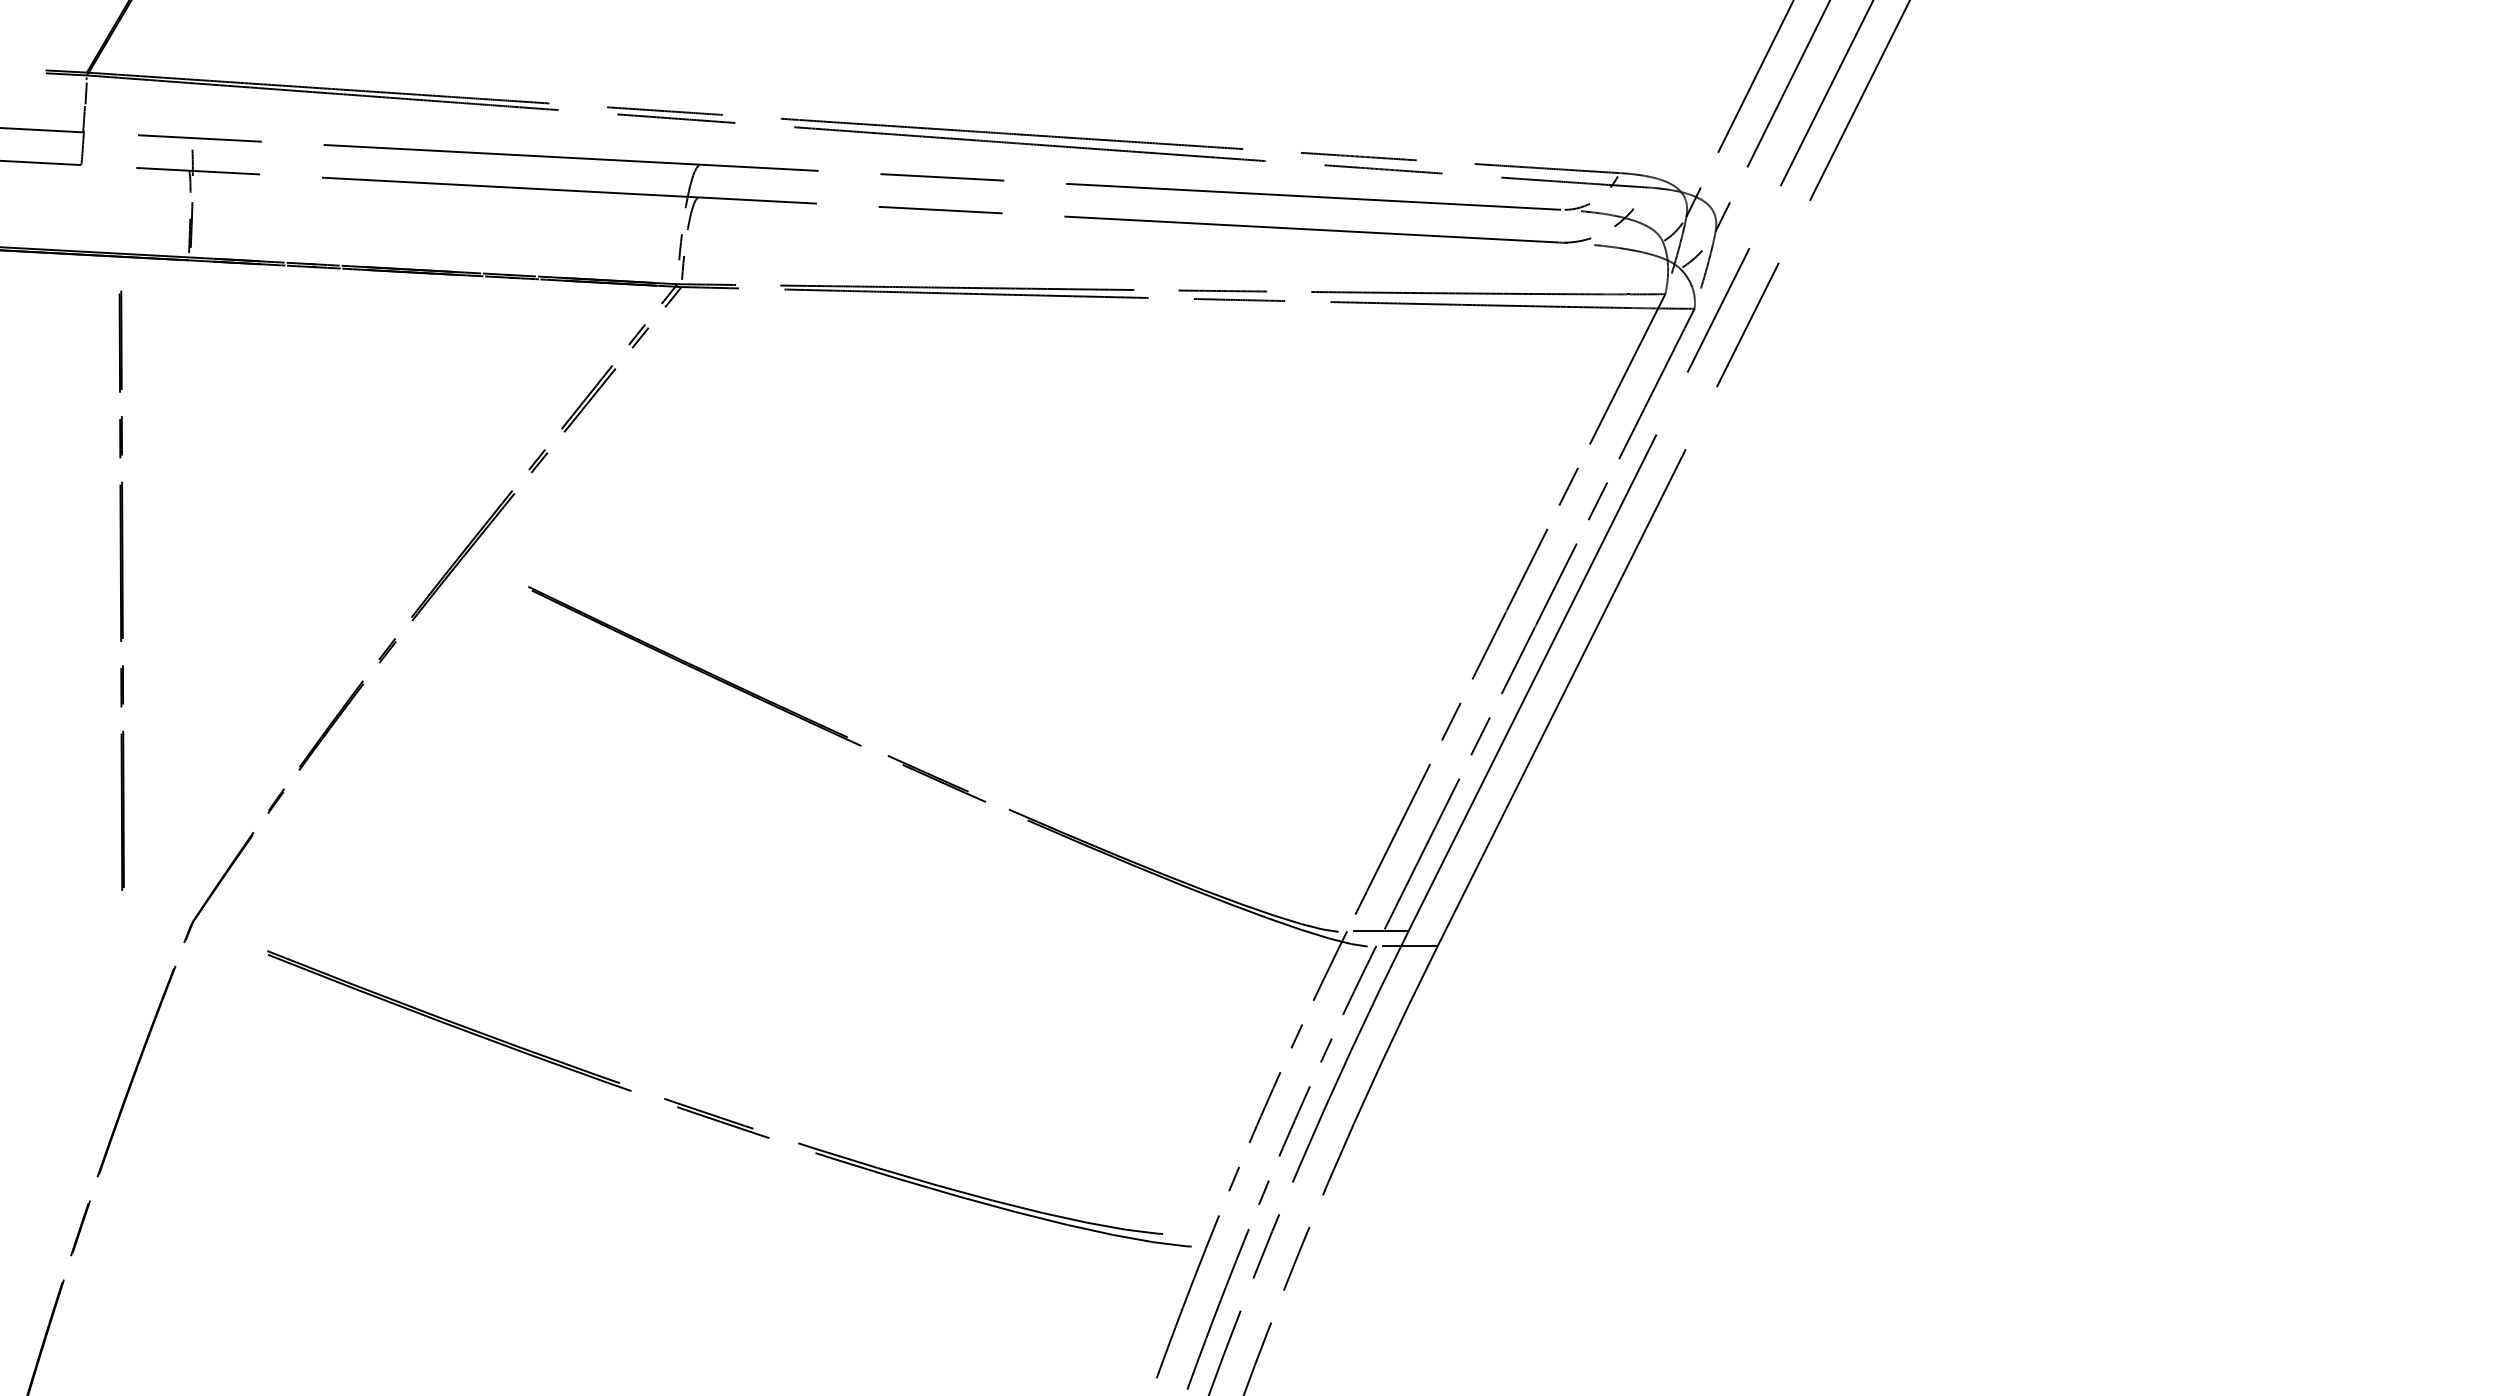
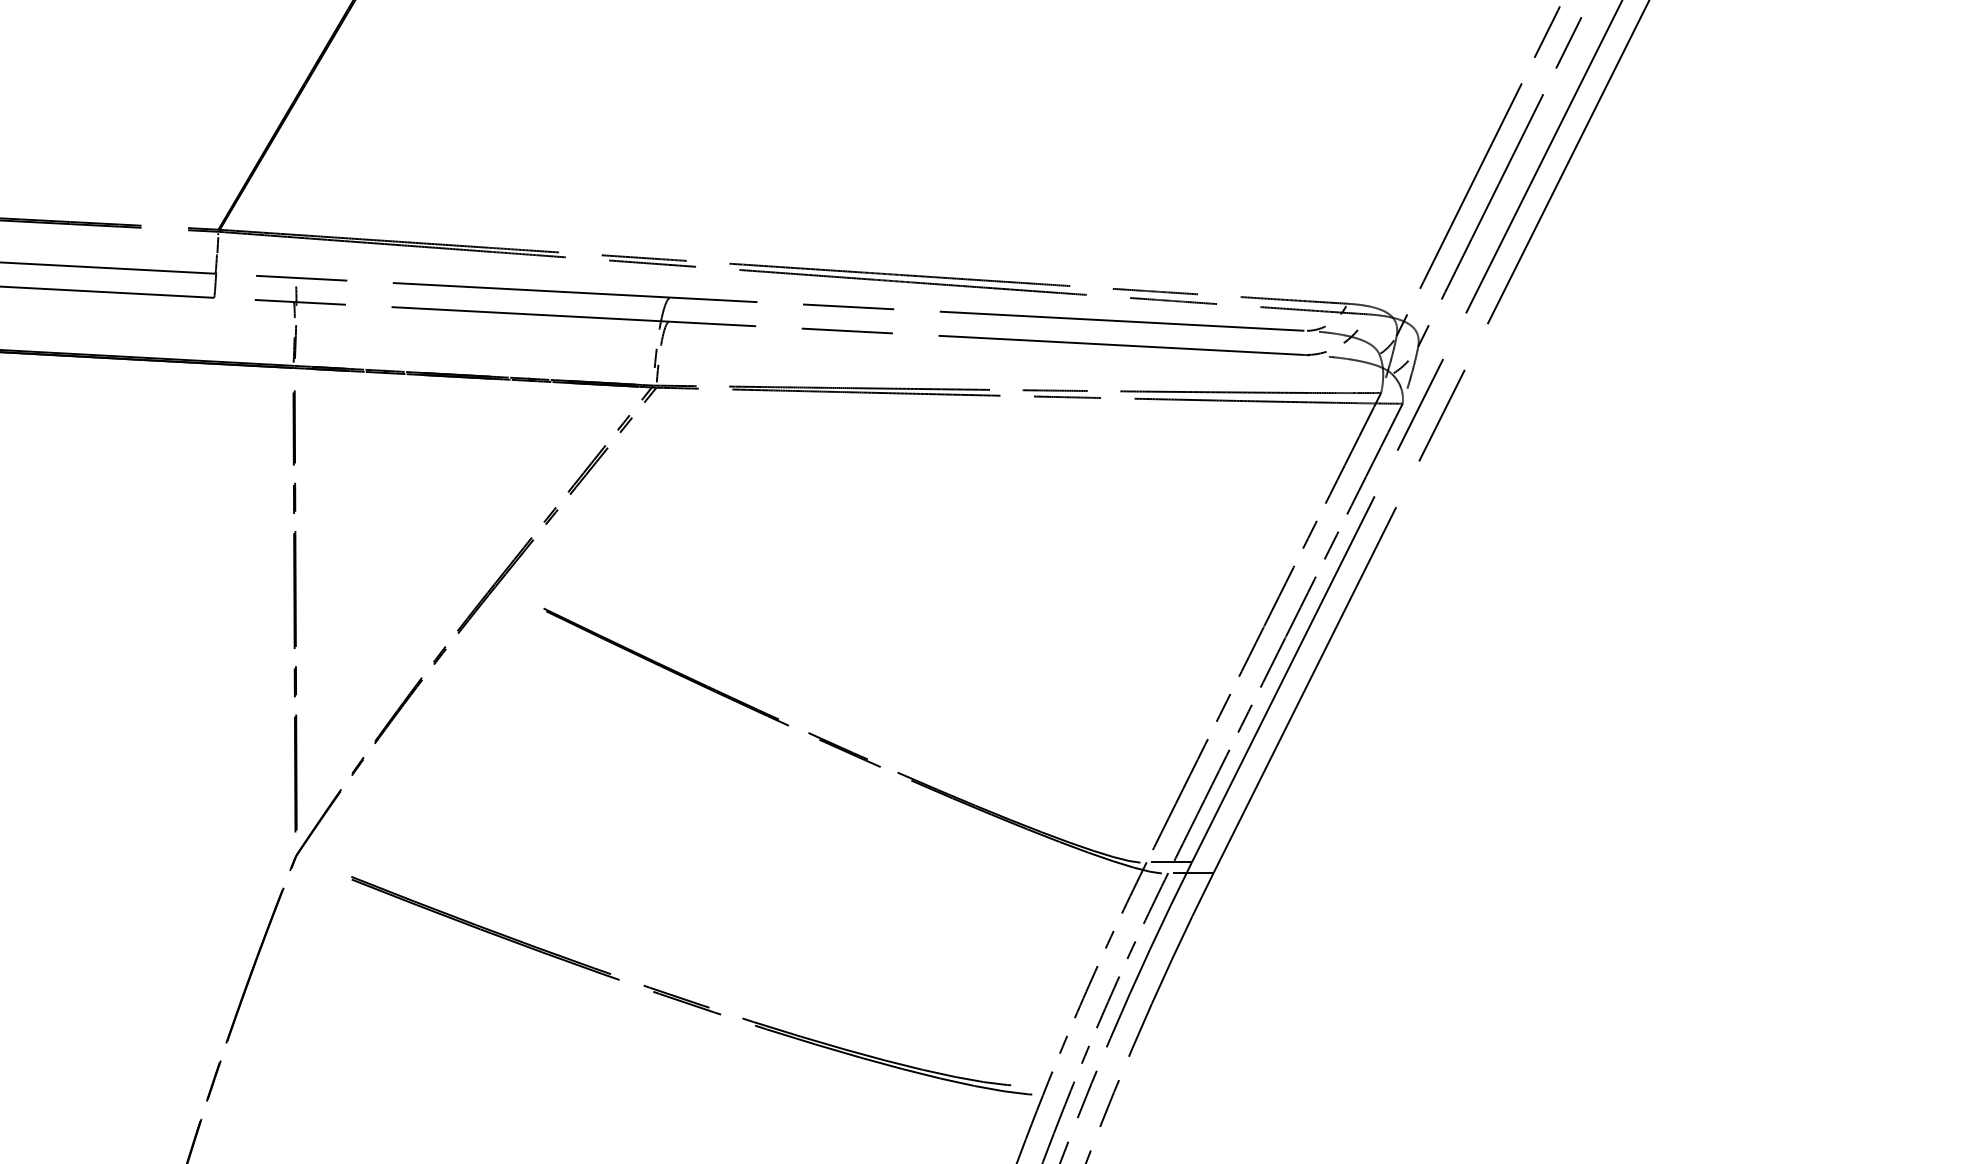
line: (120, 590) -> (294, 611), moved

